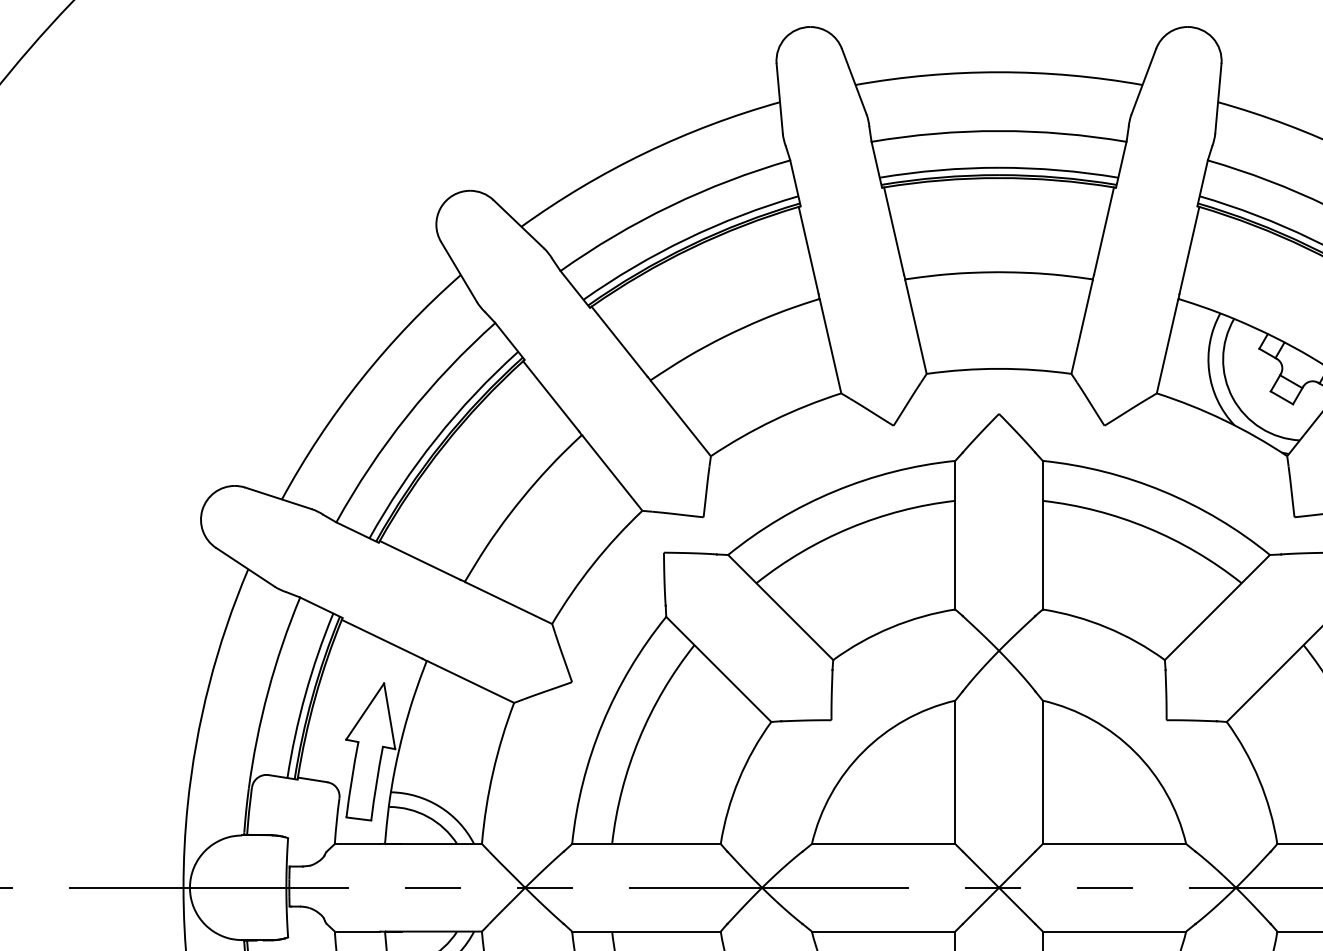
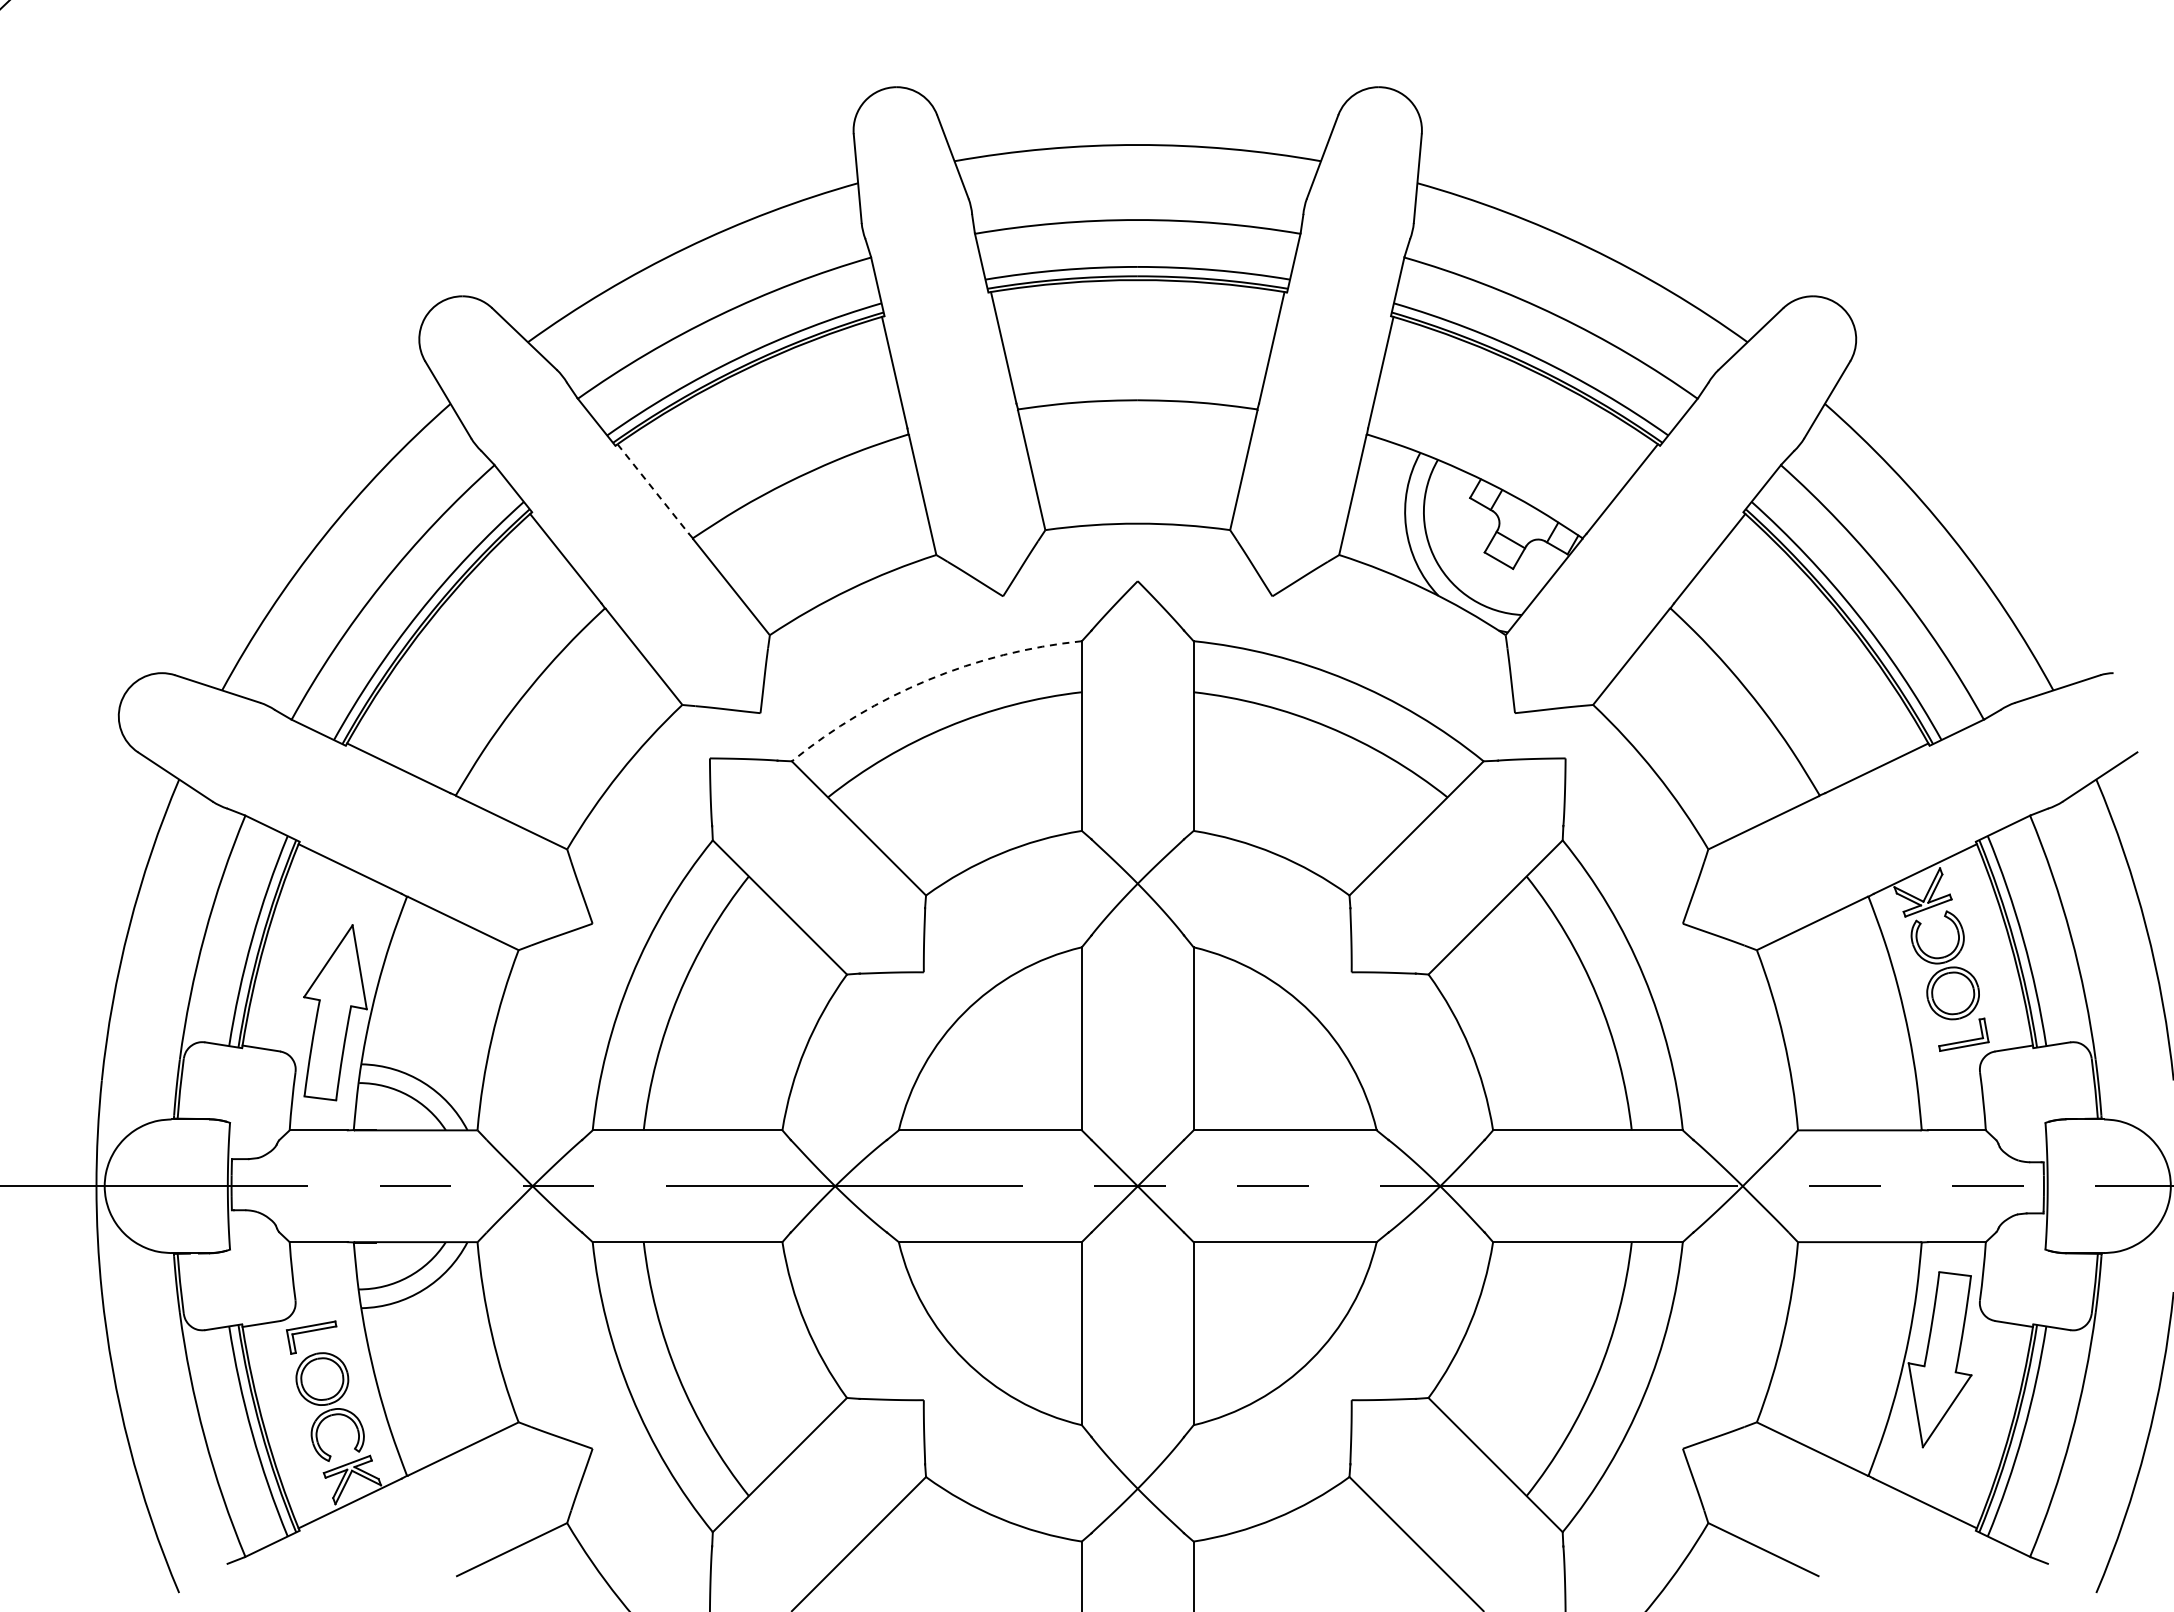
line: (619, 342) -> (653, 489), solid -> dashed
arc: (835, 491) -> (928, 680), solid -> dashed

